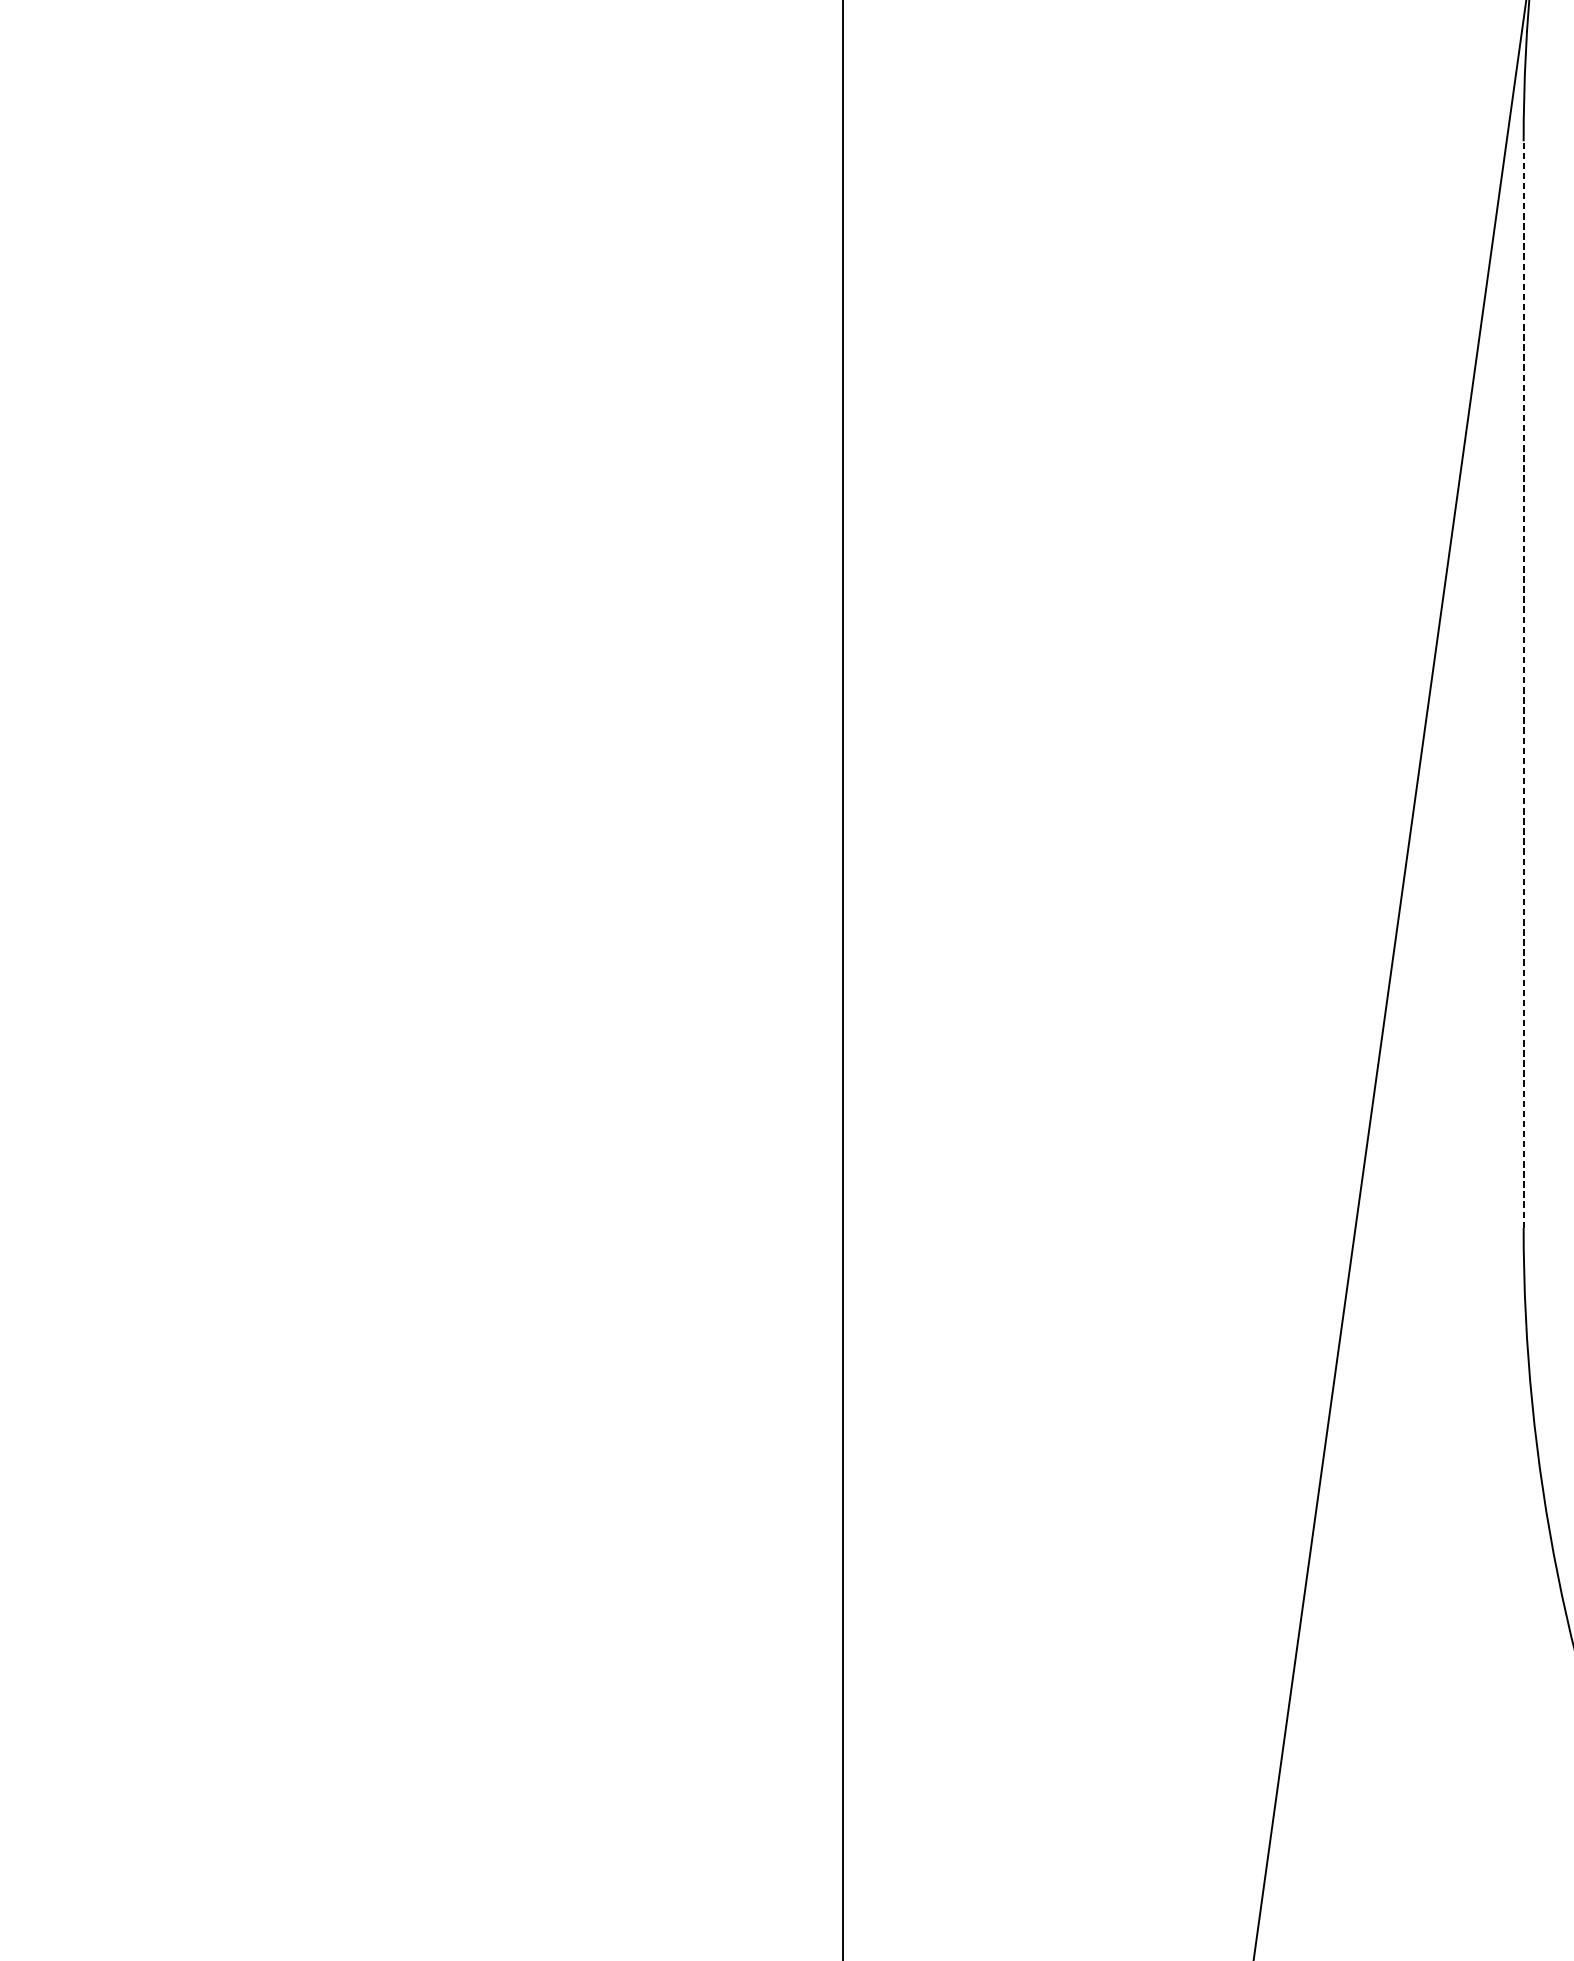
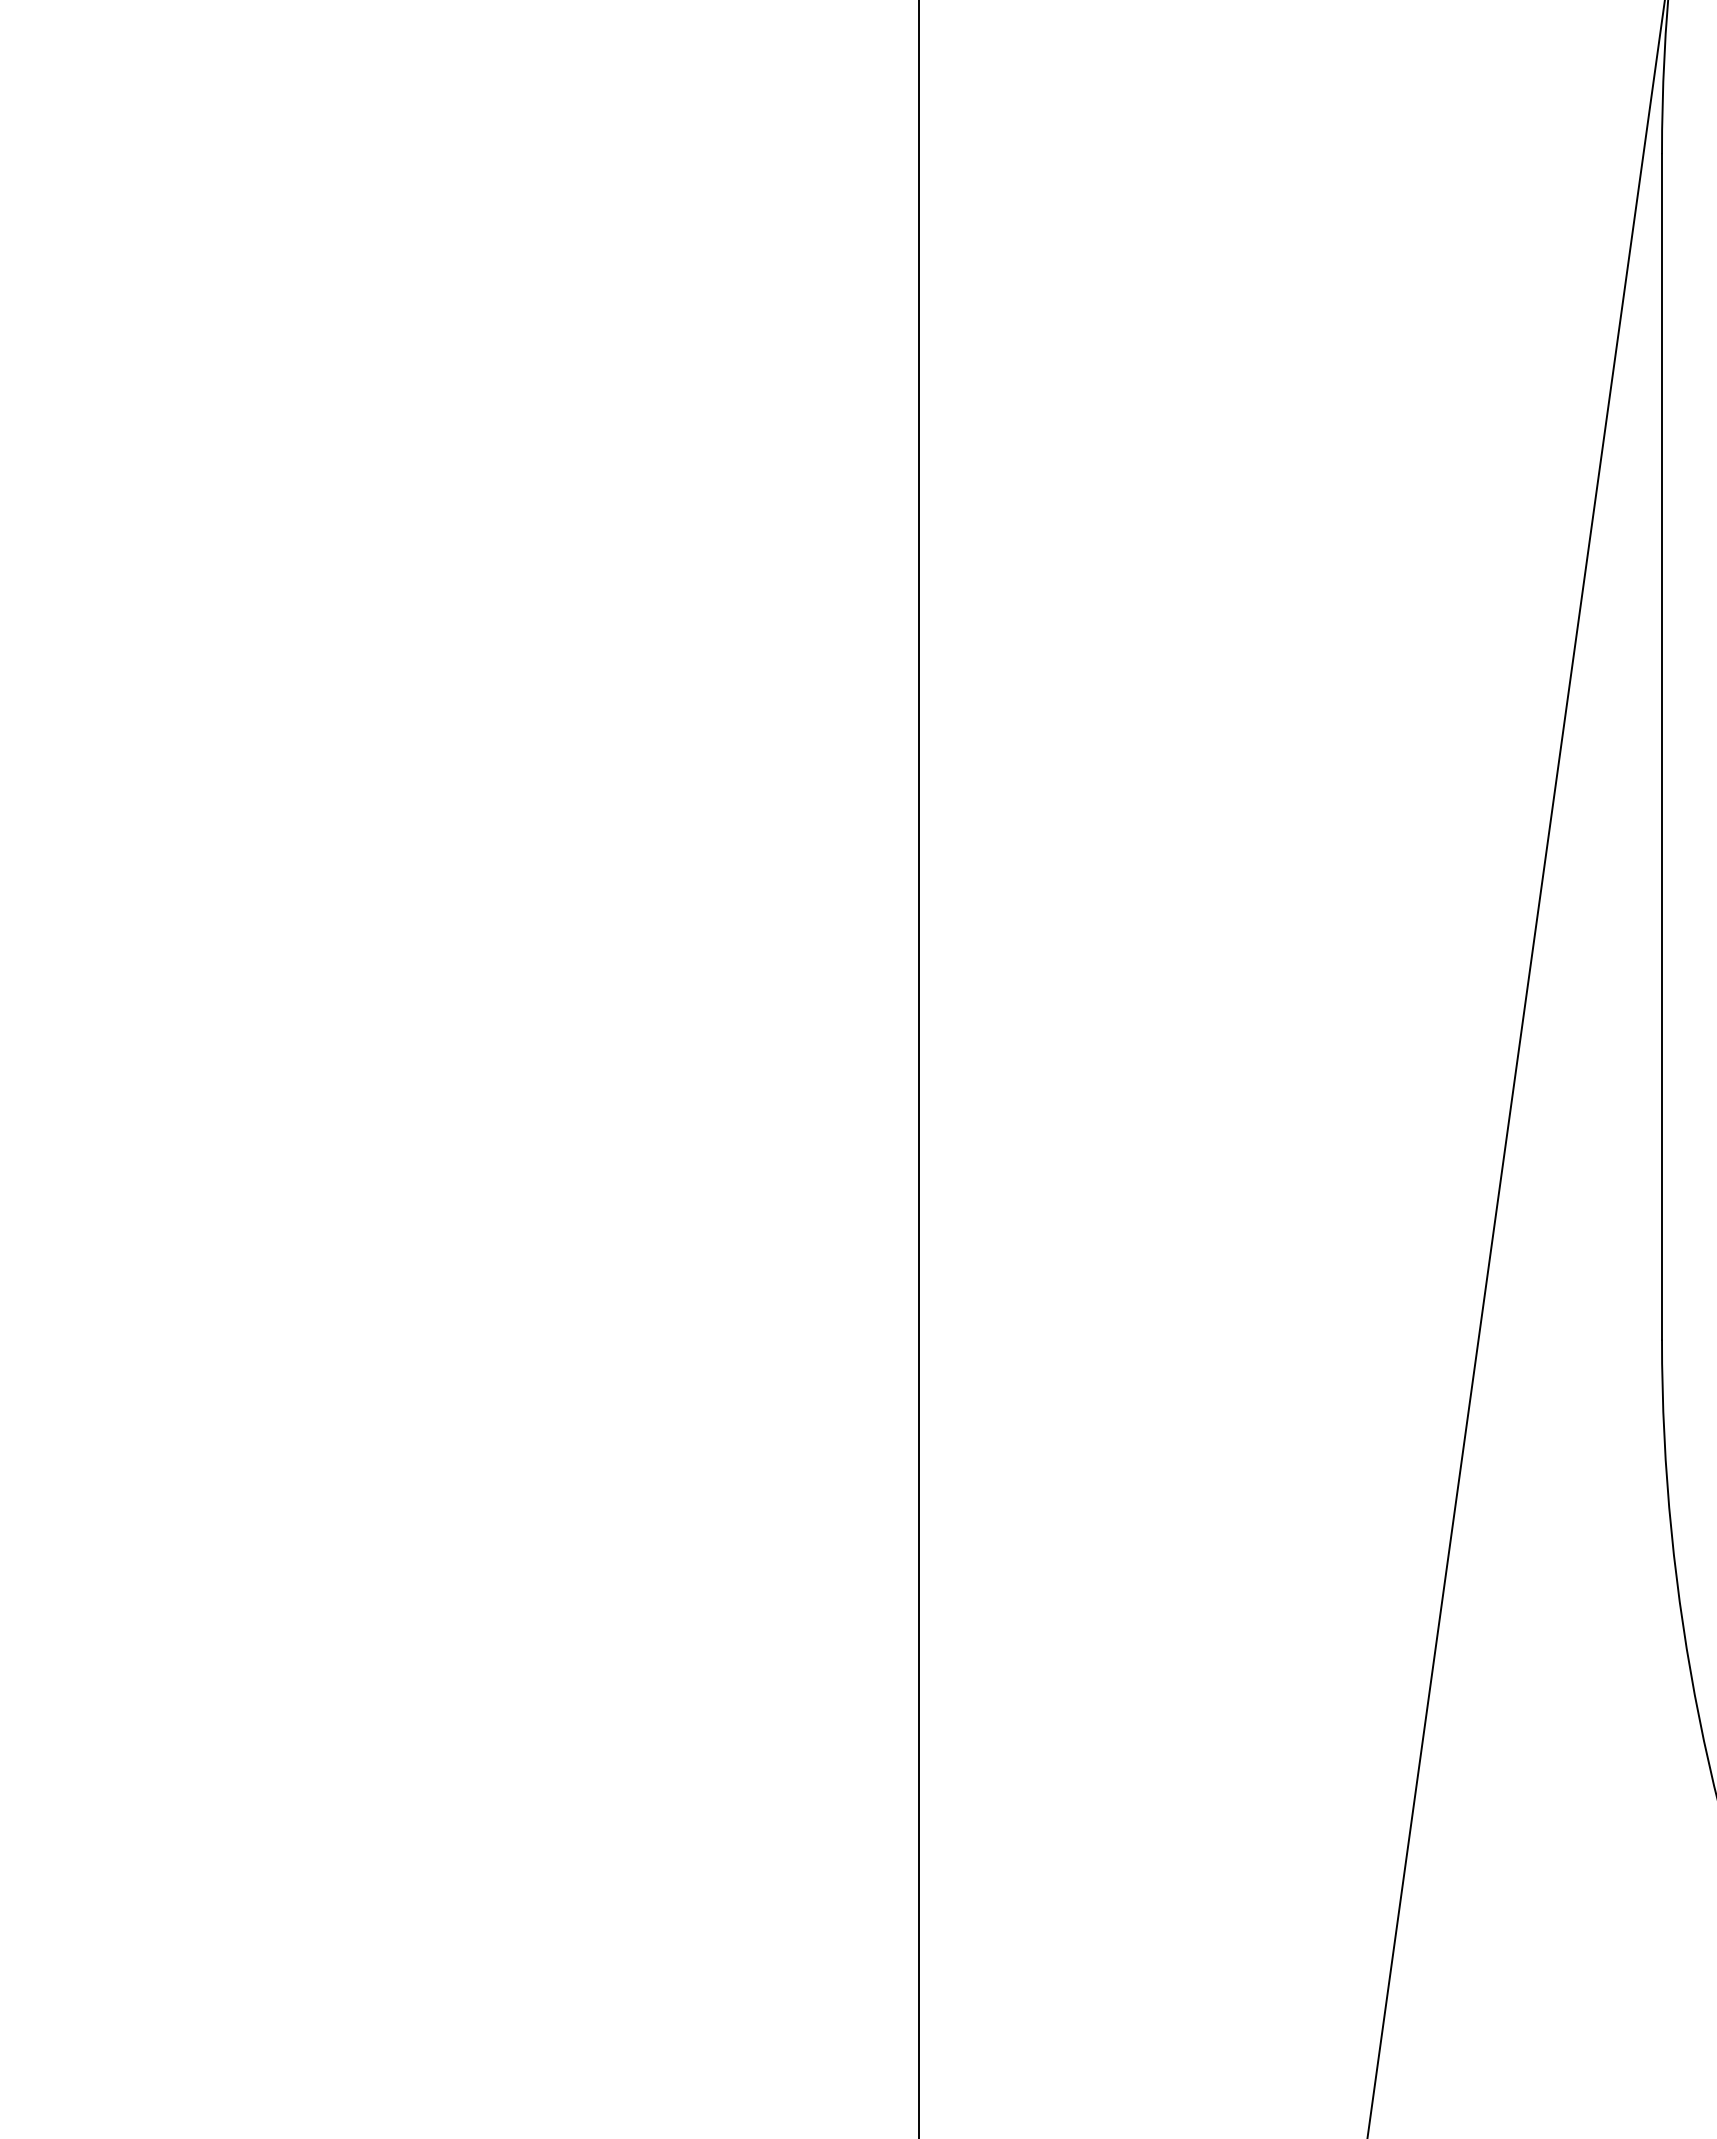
line: (1524, 684) -> (1662, 746), dashed -> solid

